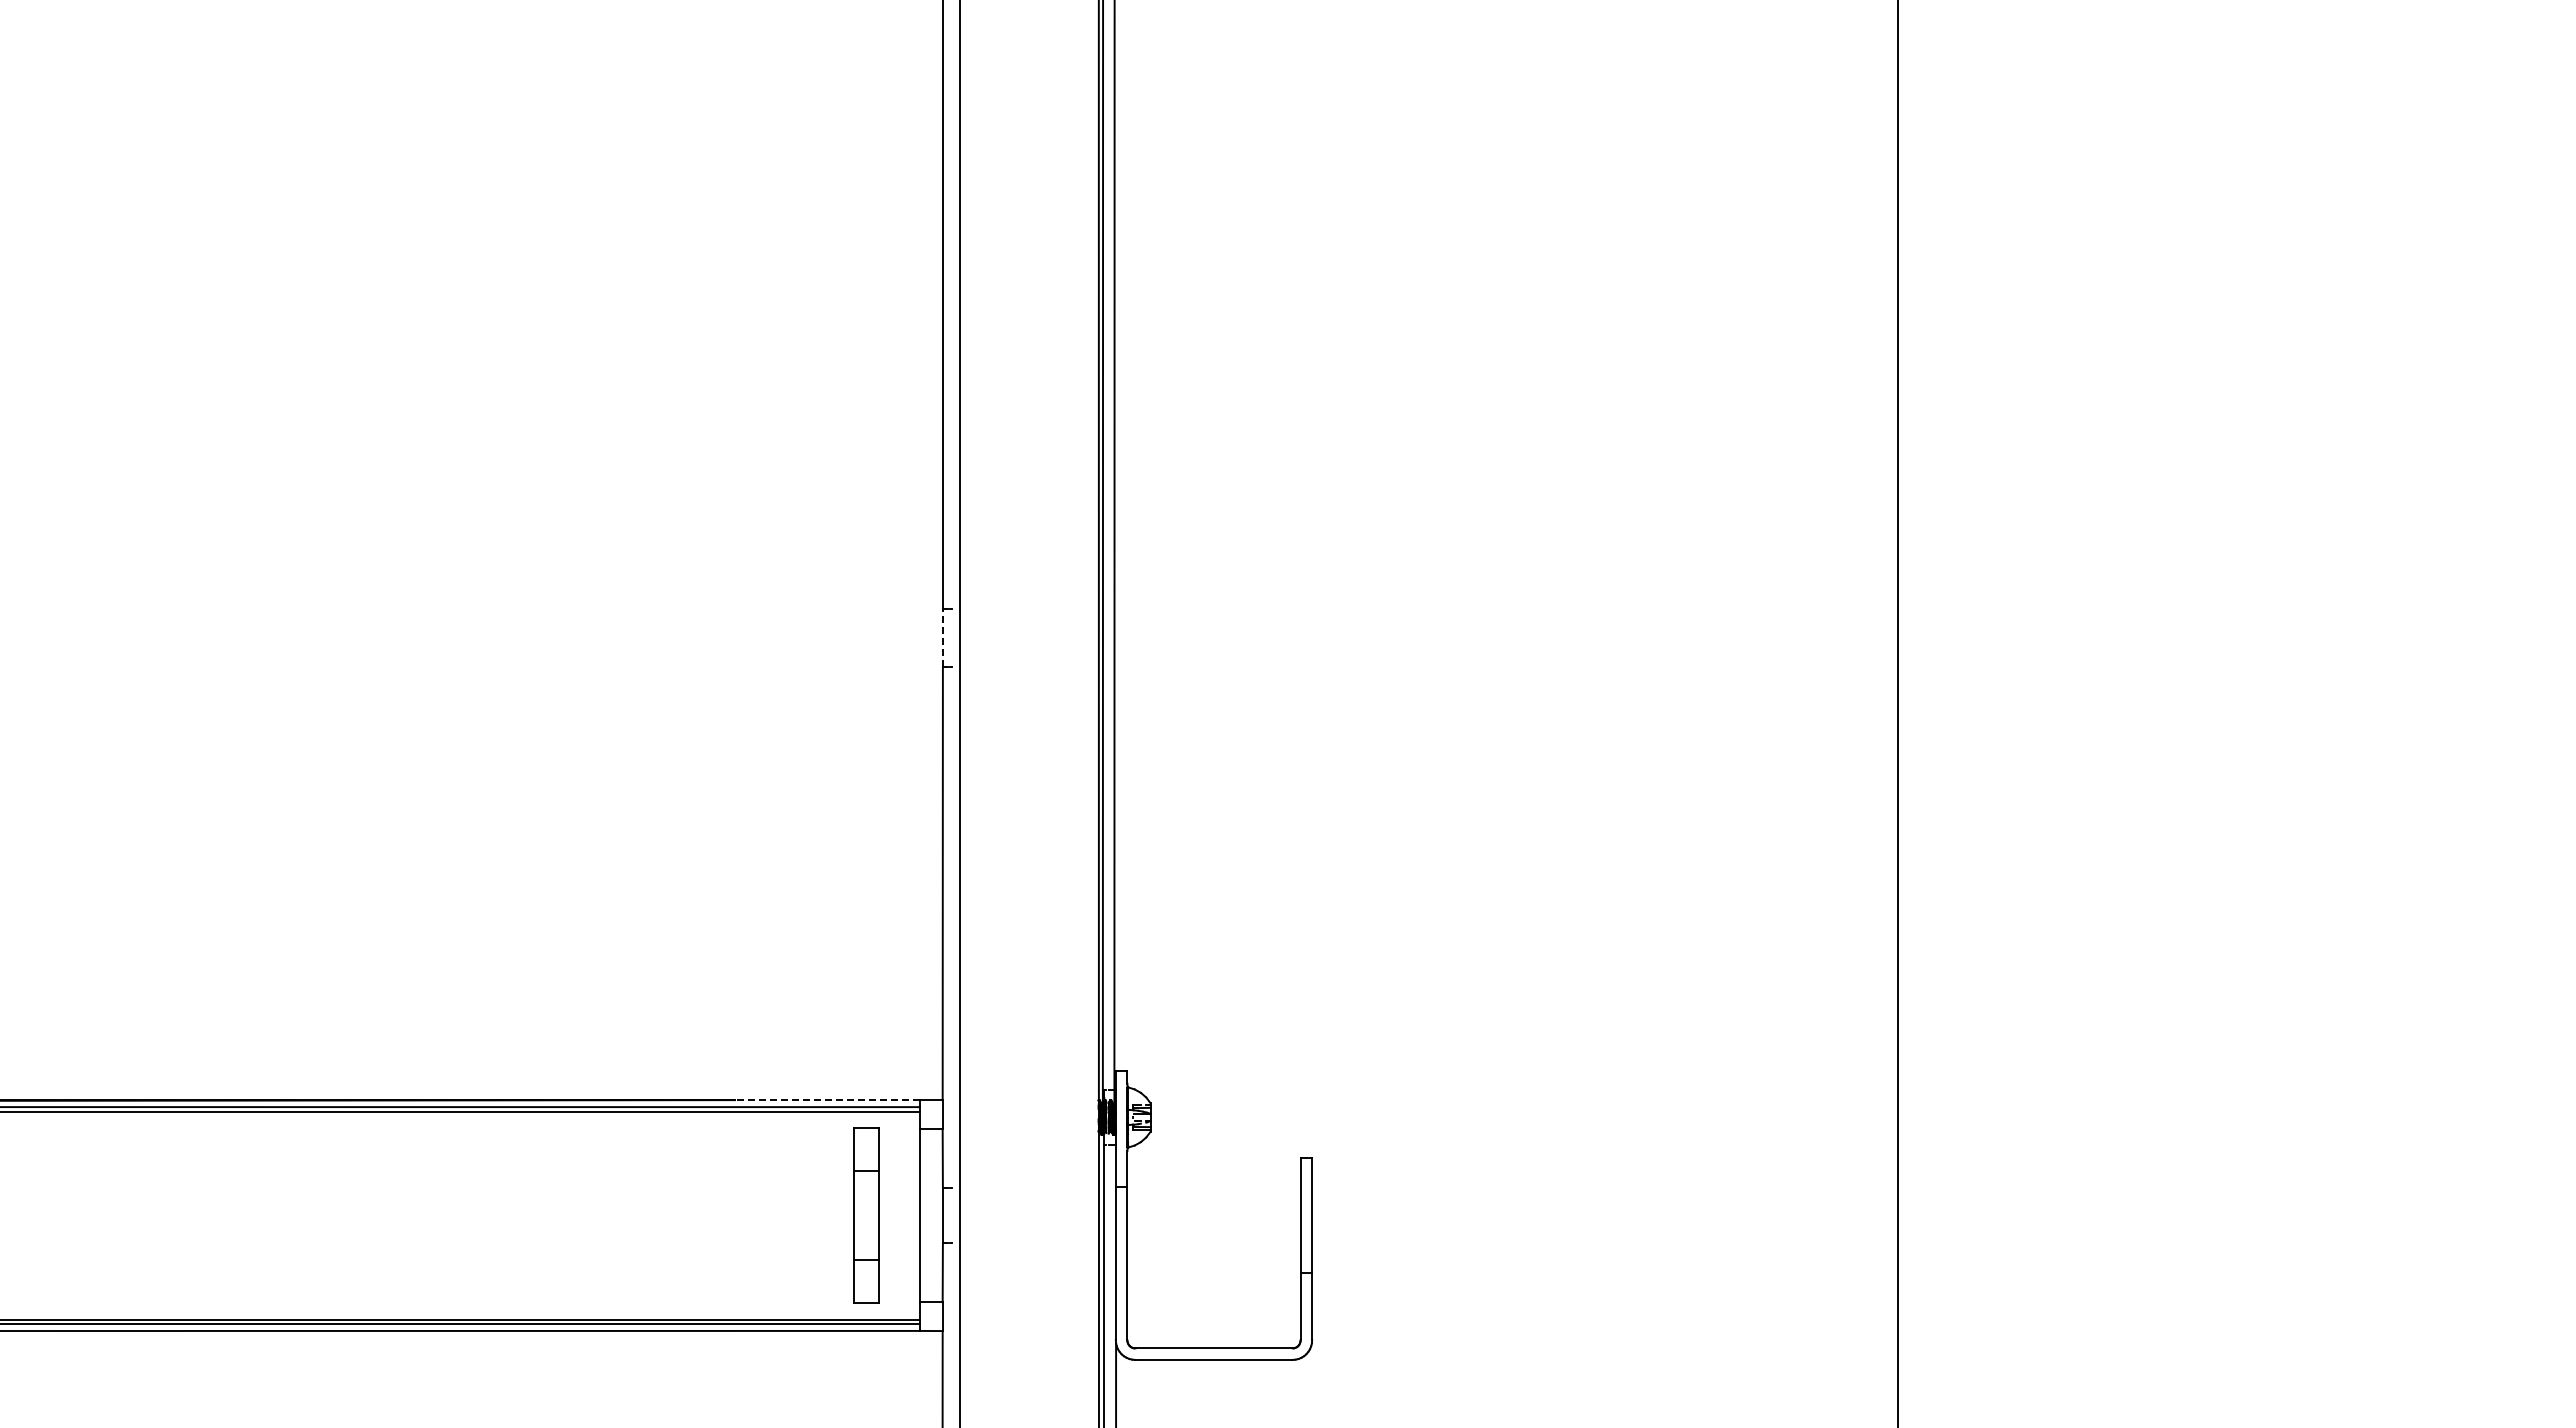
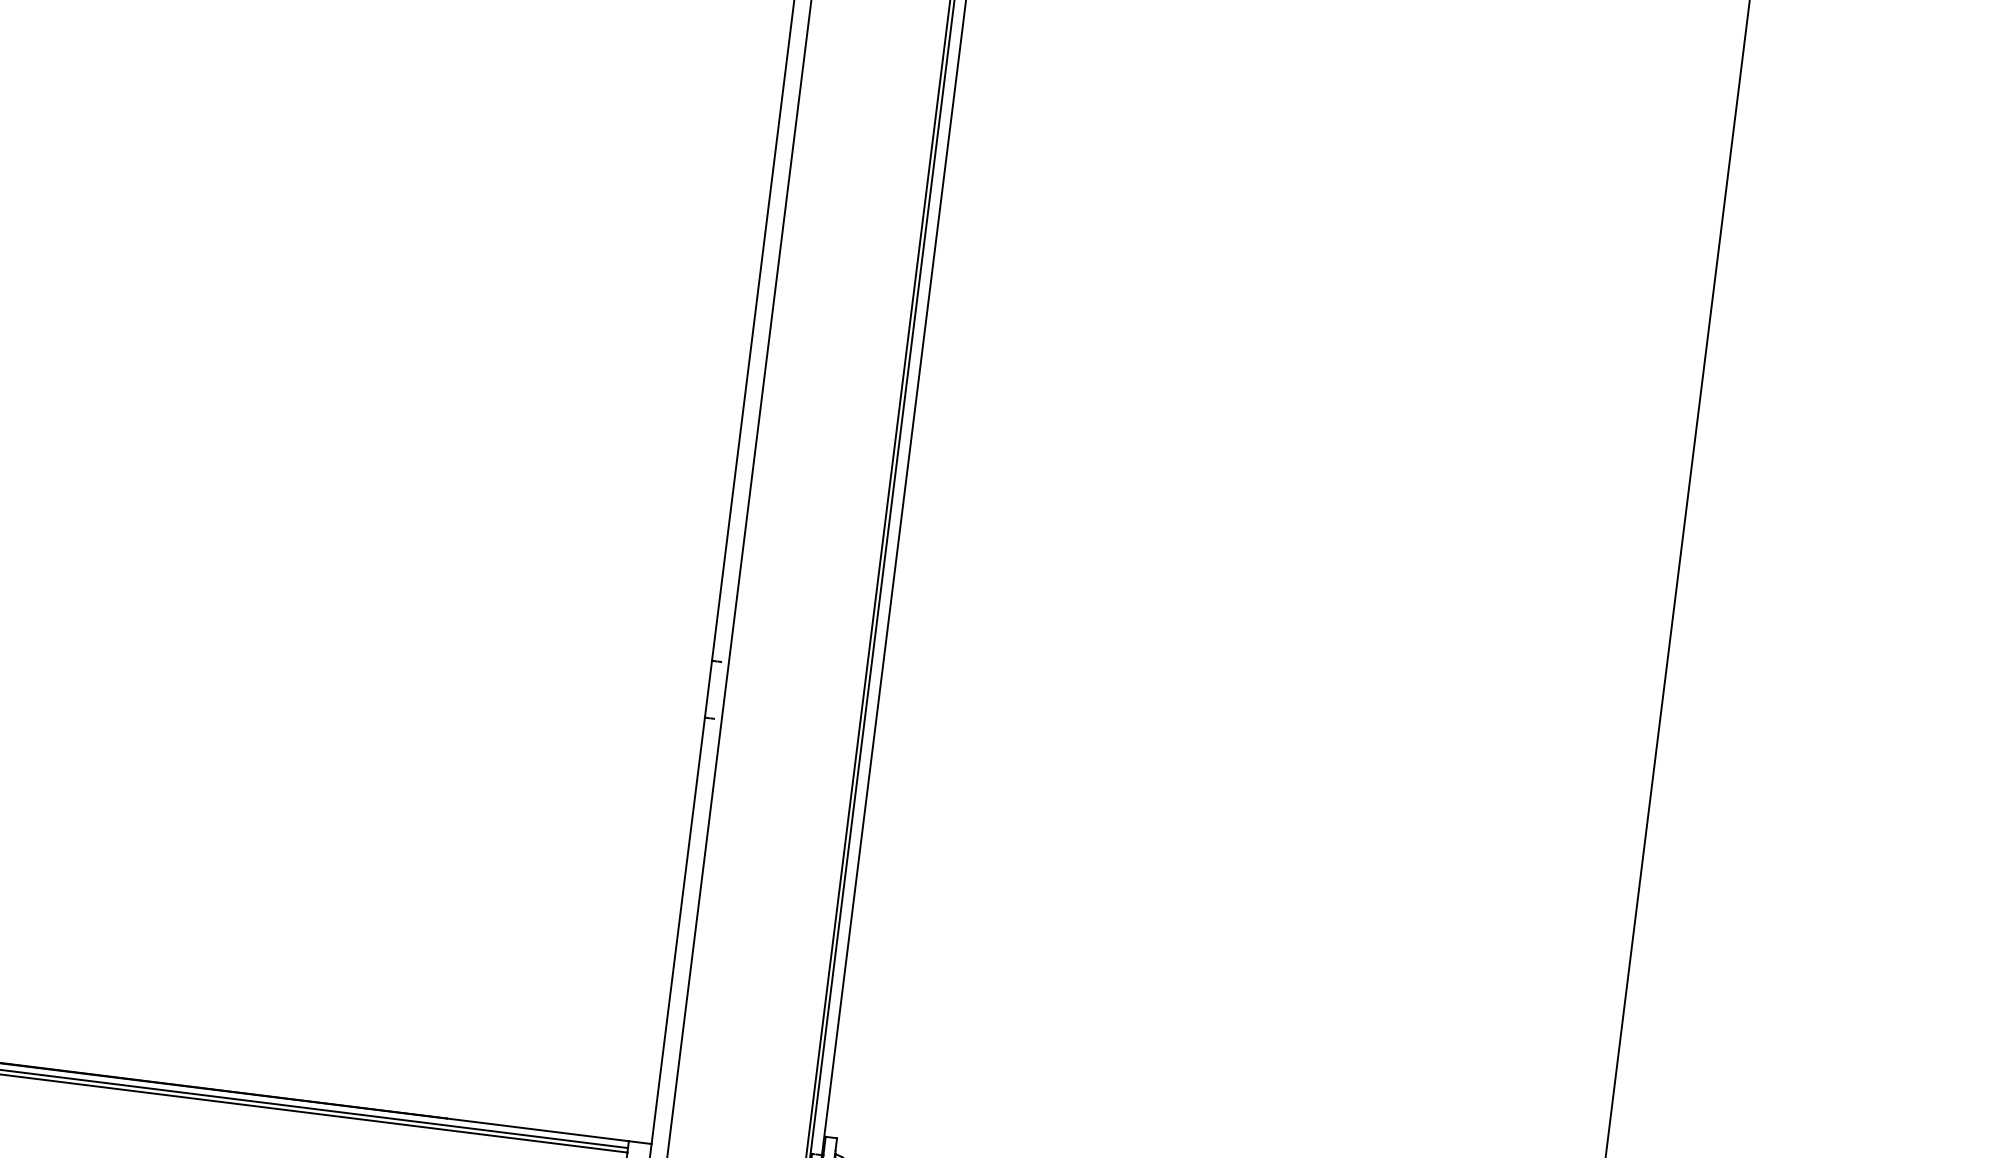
line: (942, 638) -> (708, 689), dashed -> solid
line: (826, 1100) -> (537, 1130), dashed -> solid

